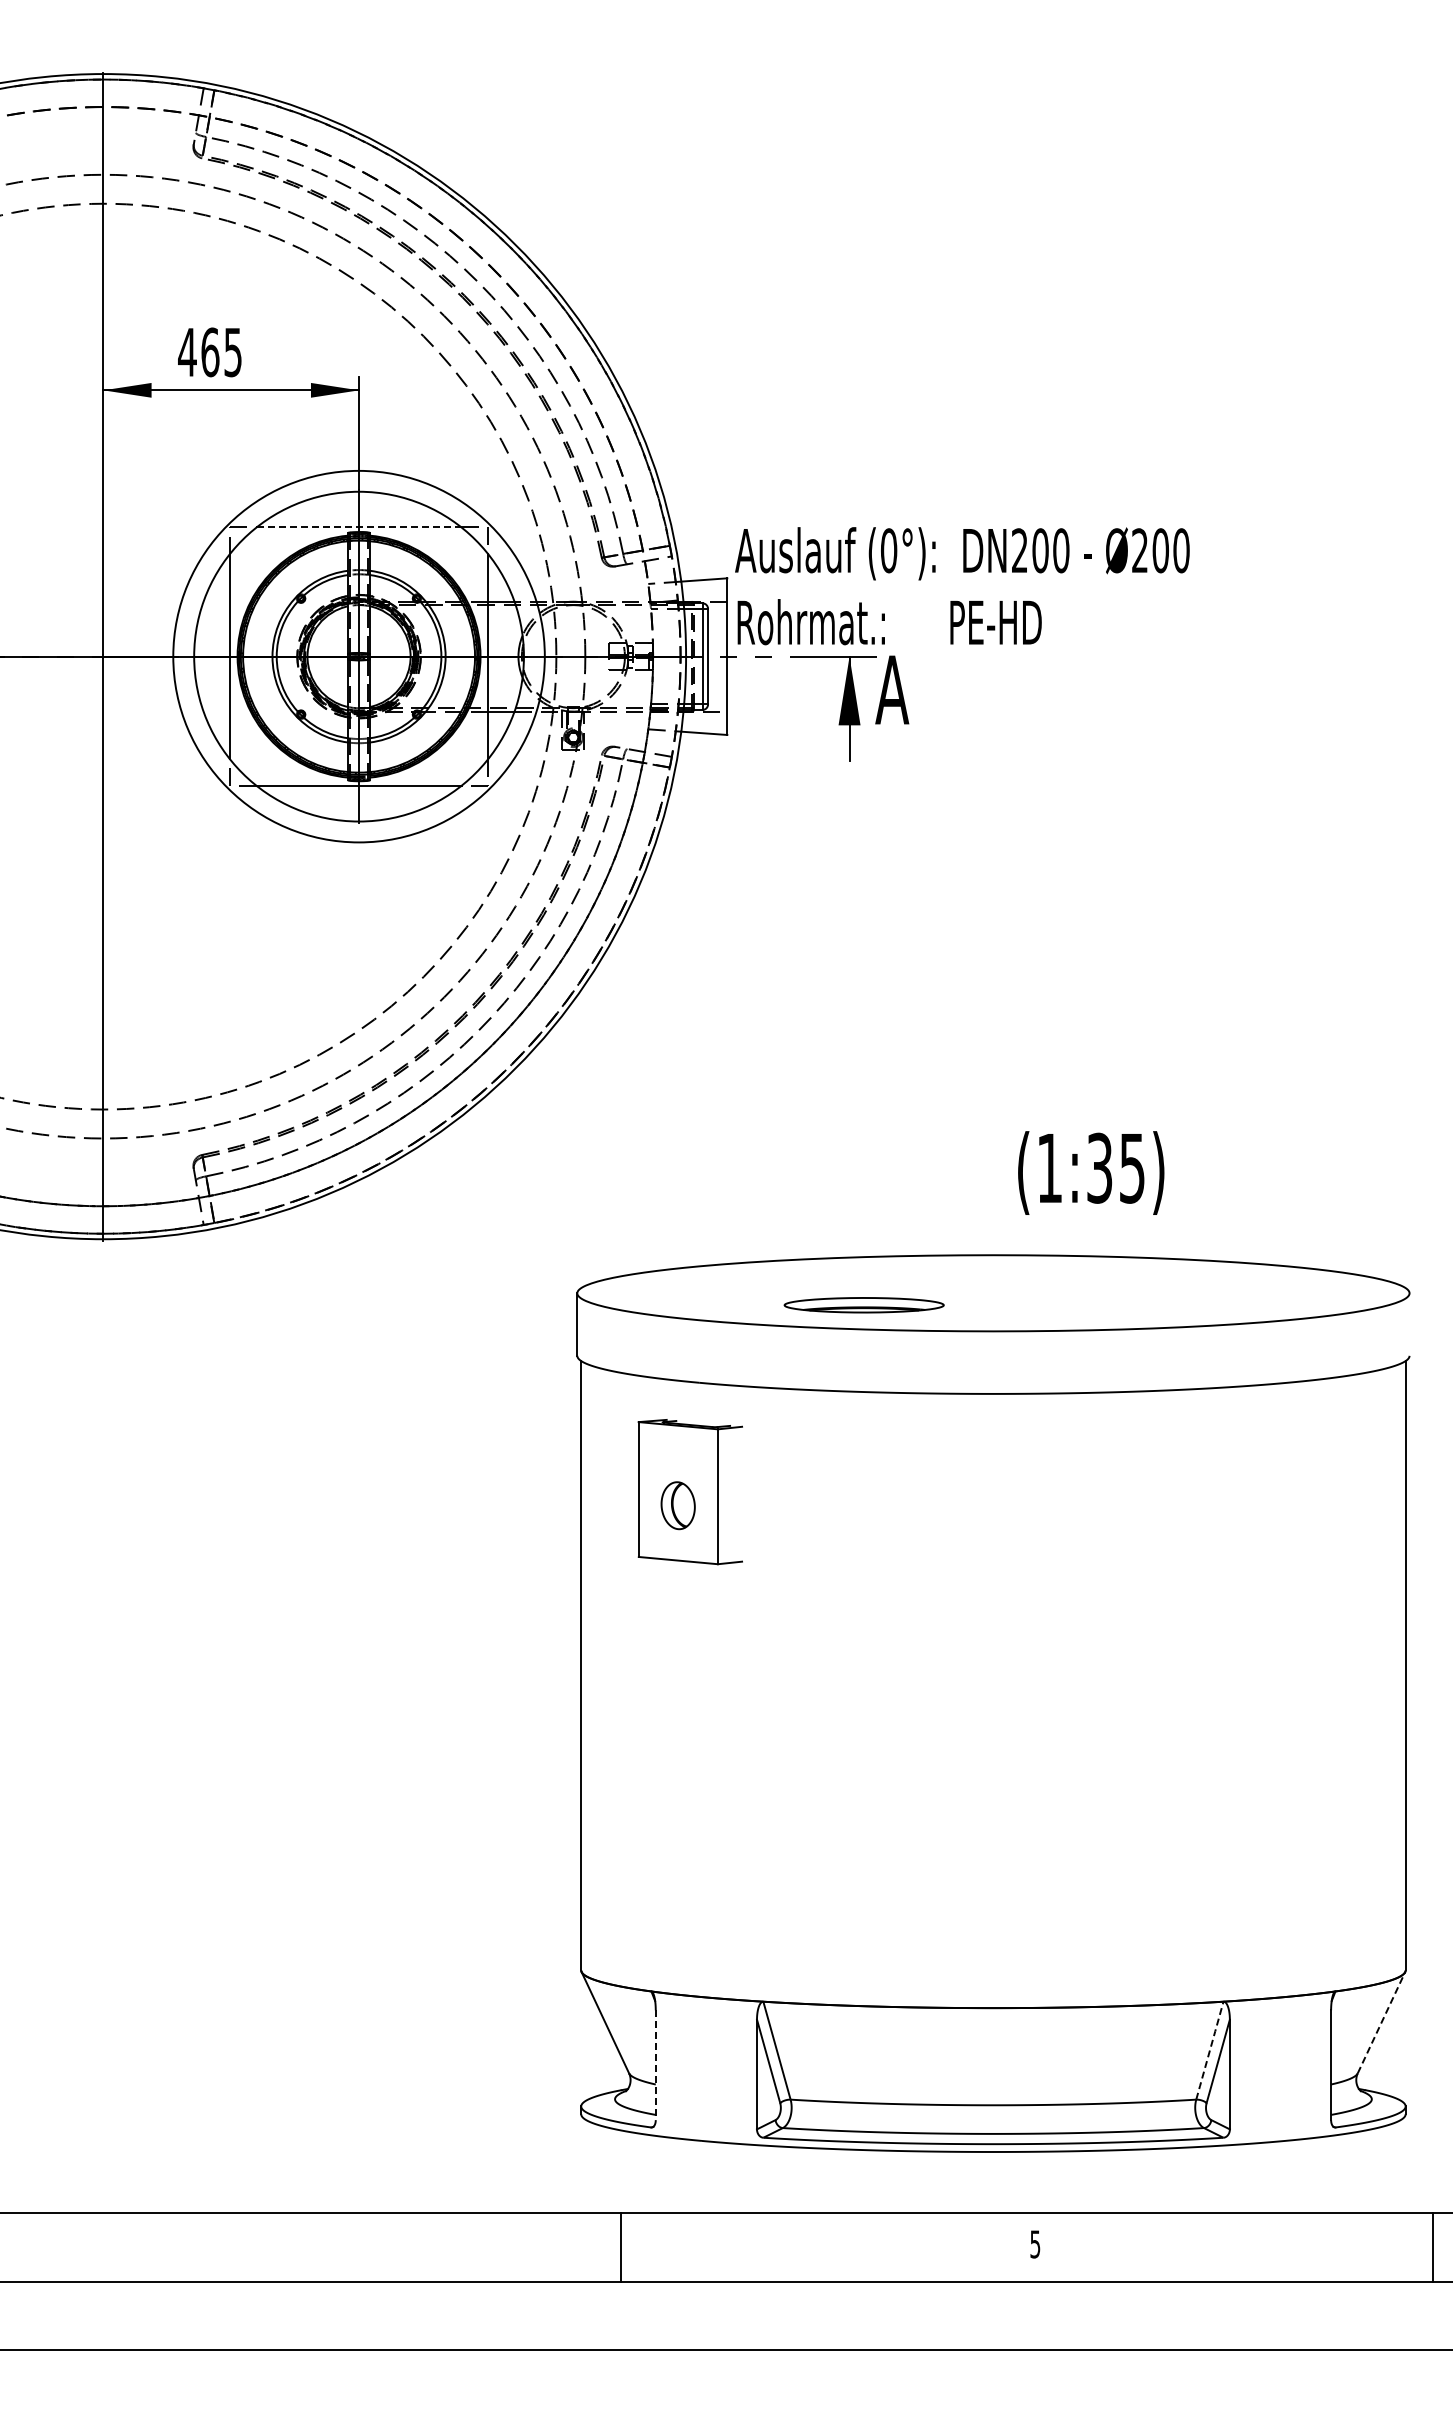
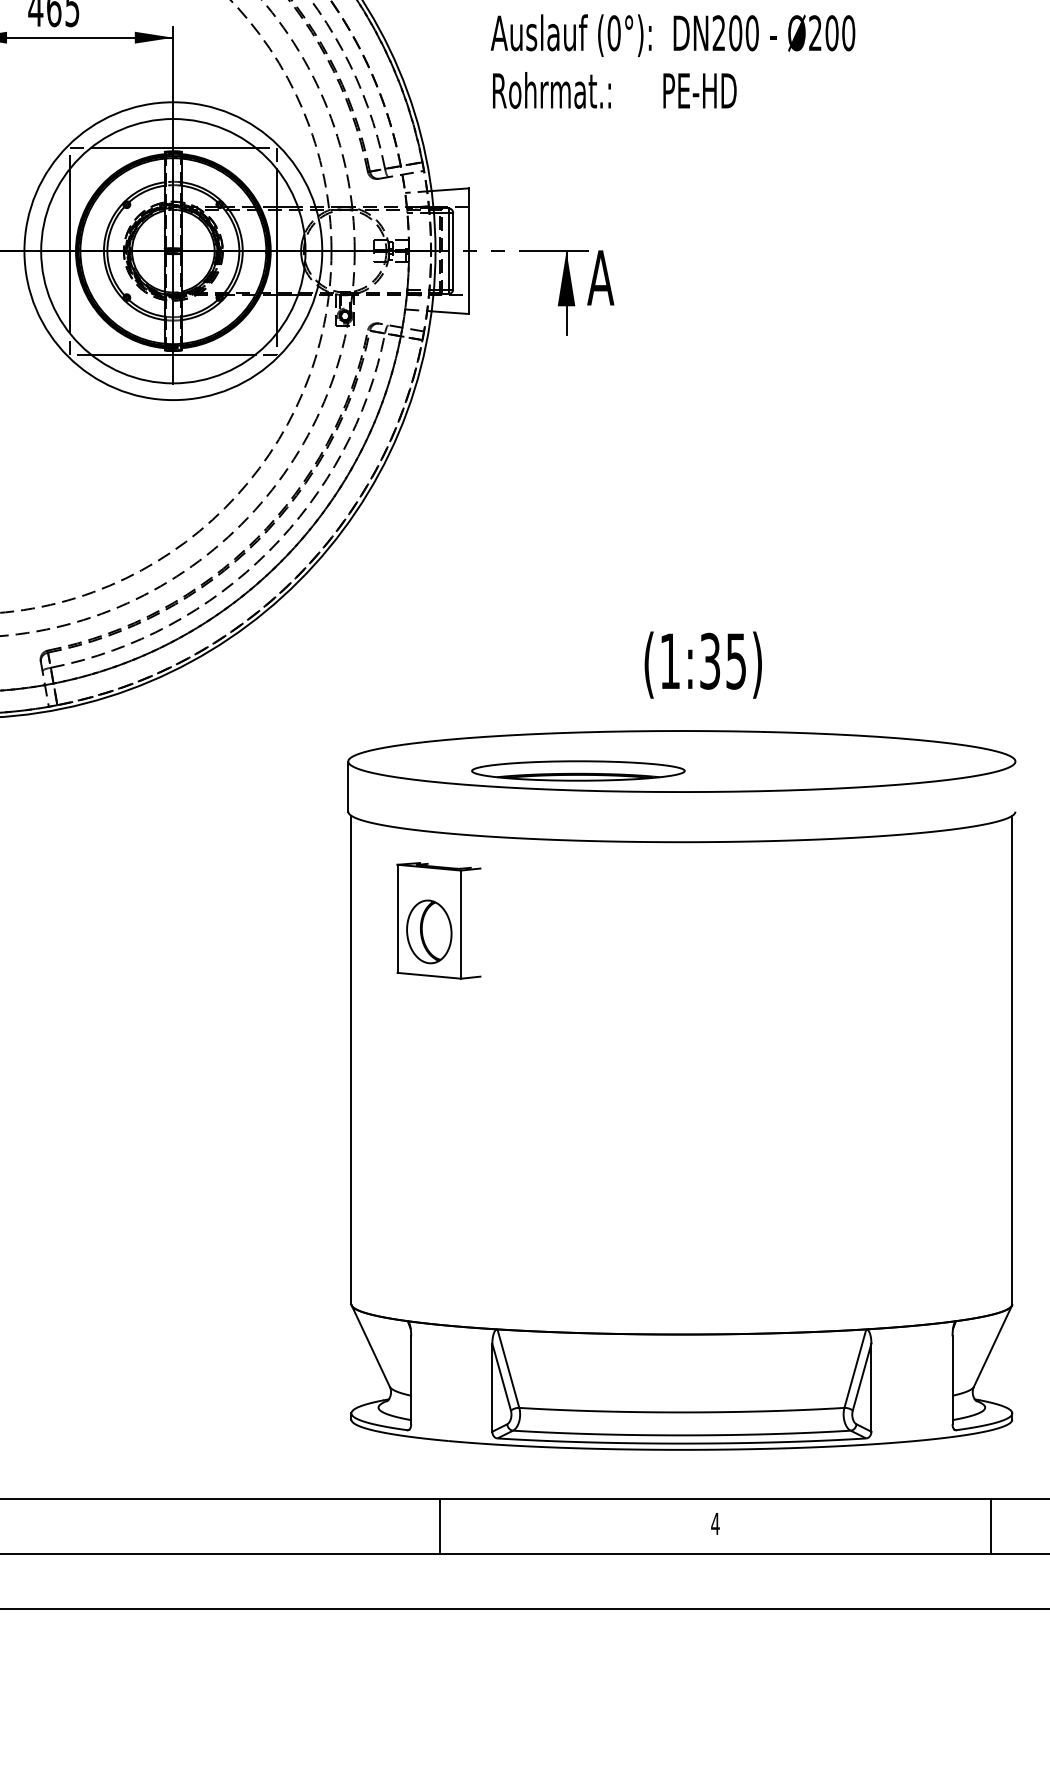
line: (359, 527) -> (173, 147), dashed -> solid
text: (962, 586) -> (673, 61), moved
text: (1091, 1172) -> (703, 664), moved
part: (863, 1305) -> (577, 771), size x1.67
part: (677, 1505) -> (428, 931), size x1.67
line: (1381, 2022) -> (992, 1346), dashed -> solid
line: (1209, 2050) -> (855, 1368), dashed -> solid
line: (655, 2065) -> (410, 1380), dashed -> solid
text: (1035, 2244) -> (715, 1524), 5 -> 4
line: (620, 2246) -> (439, 1525), moved
line: (1432, 2246) -> (990, 1525), moved

